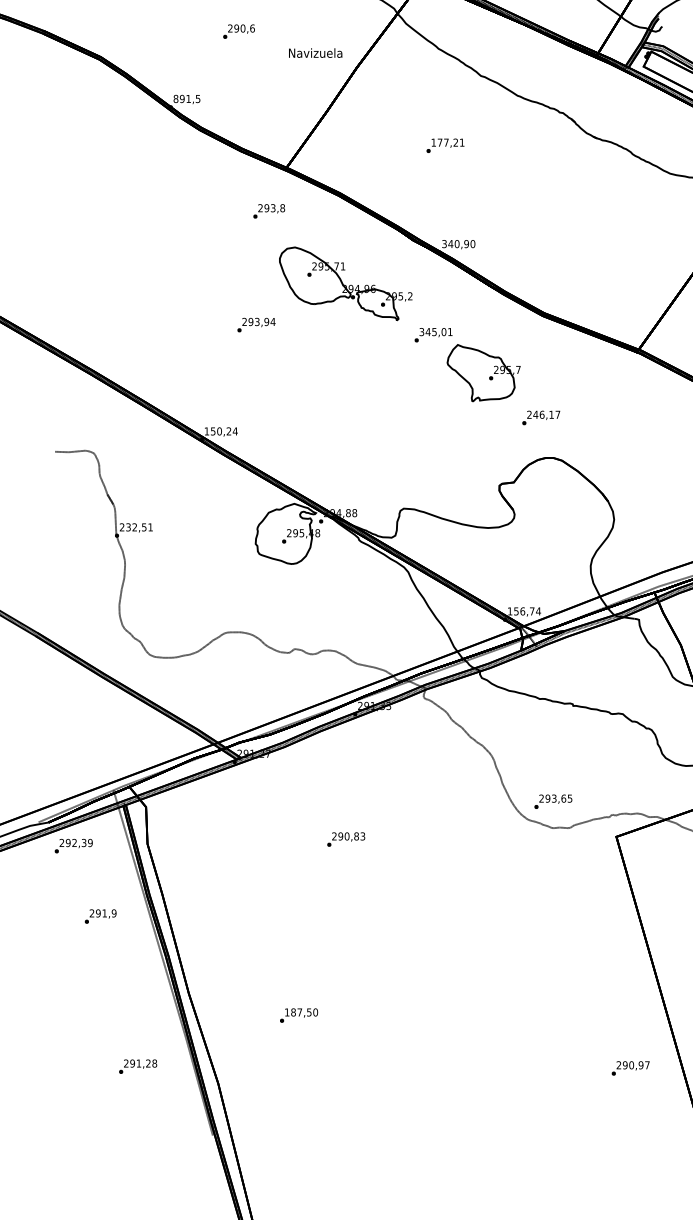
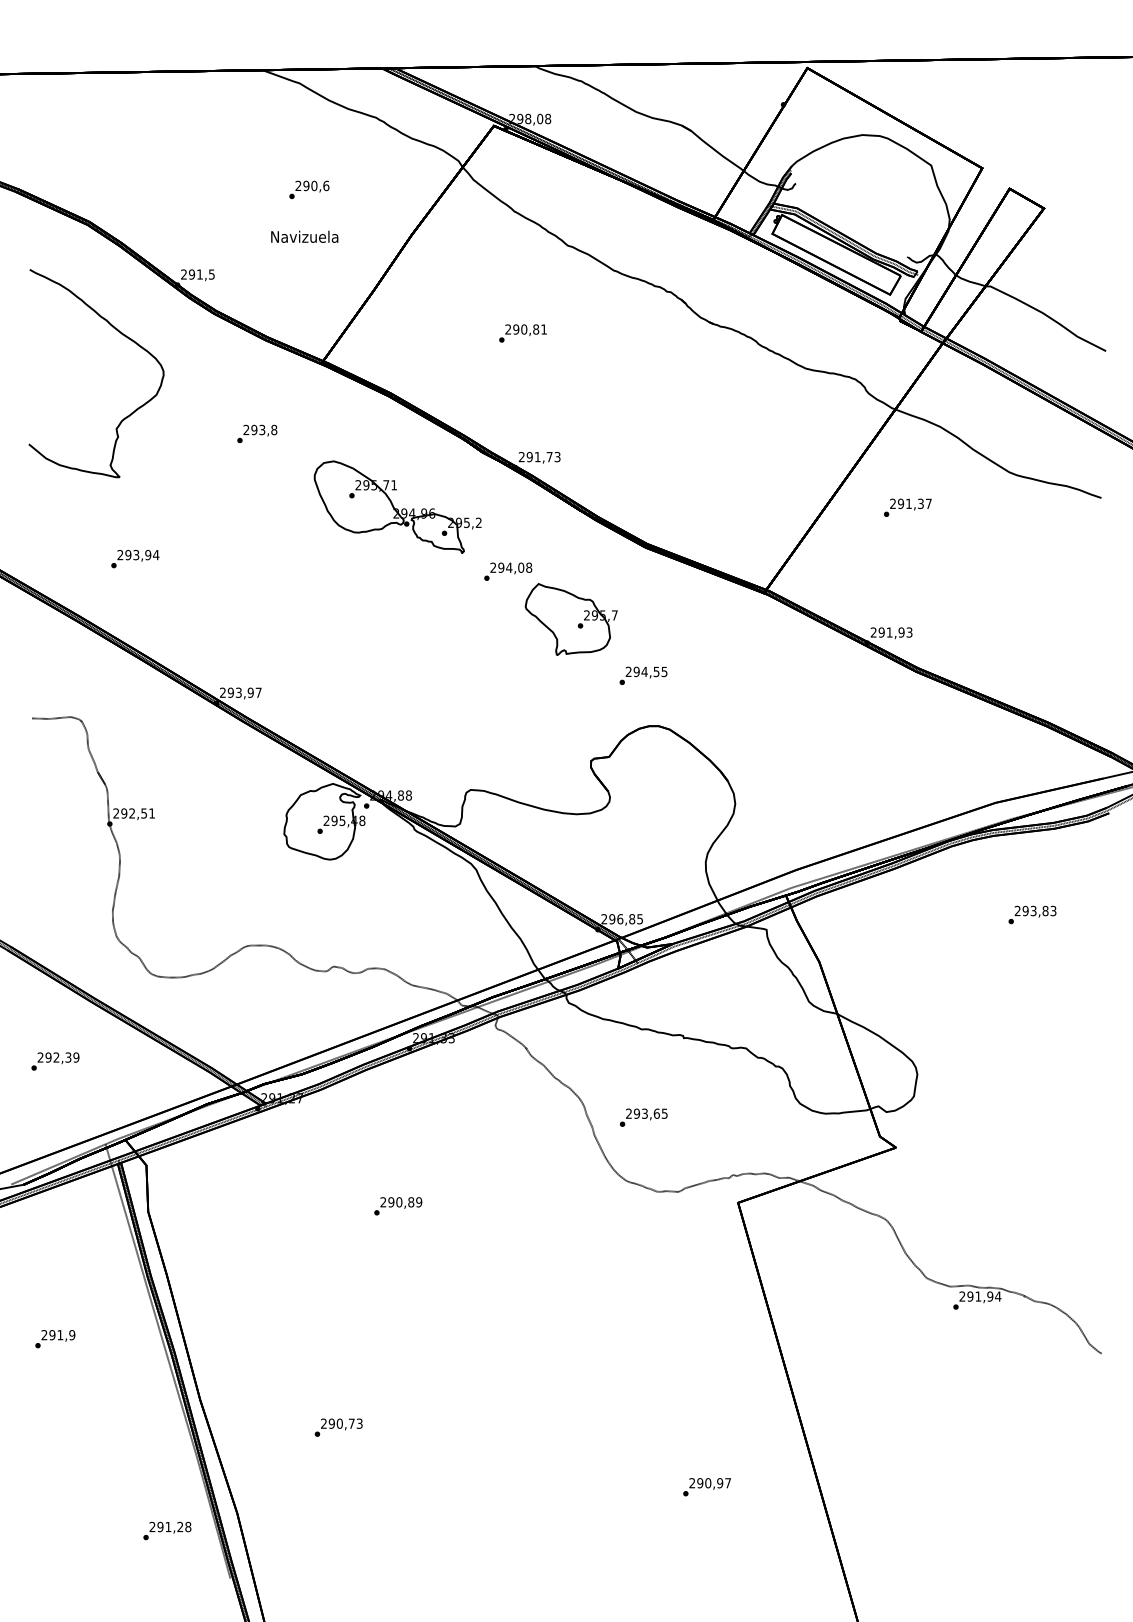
text: (239, 31) -> (309, 189), moved
text: (315, 52) -> (304, 236), moved
text: (176, 98) -> (184, 274), 891,5 -> 291,5
text: (445, 142) -> (522, 329), 177,21 -> 290,81
part: (127, 147) -> (122, 335), added
text: (269, 211) -> (257, 433), moved
text: (458, 243) -> (539, 456), 340,90 -> 291,73
text: (256, 325) -> (135, 559), moved
text: (436, 331) -> (511, 567), 345,01 -> 294,08
text: (546, 414) -> (650, 671), 246,17 -> 294,55
text: (220, 431) -> (240, 692), 150,24 -> 293,97
text: (128, 527) -> (124, 813), 232,51 -> 292,51
text: (524, 611) -> (622, 919), 156,74 -> 296,85
text: (553, 801) -> (643, 1117), moved
text: (363, 836) -> (419, 1202), 290,83 -> 290,89
text: (73, 846) -> (55, 1061), moved
text: (100, 916) -> (55, 1339), moved
text: (301, 1012) -> (341, 1423), 187,50 -> 290,73
text: (138, 1066) -> (167, 1530), moved
text: (630, 1068) -> (706, 1487), moved

